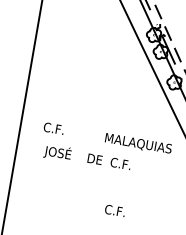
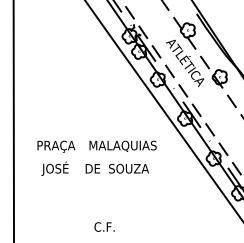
text: (63, 131) -> (56, 146), C.F. -> PRAÇA
text: (138, 143) -> (122, 145), moved
text: (130, 165) -> (128, 168), C.F. -> SOUZA
text: (115, 210) -> (104, 226), moved

